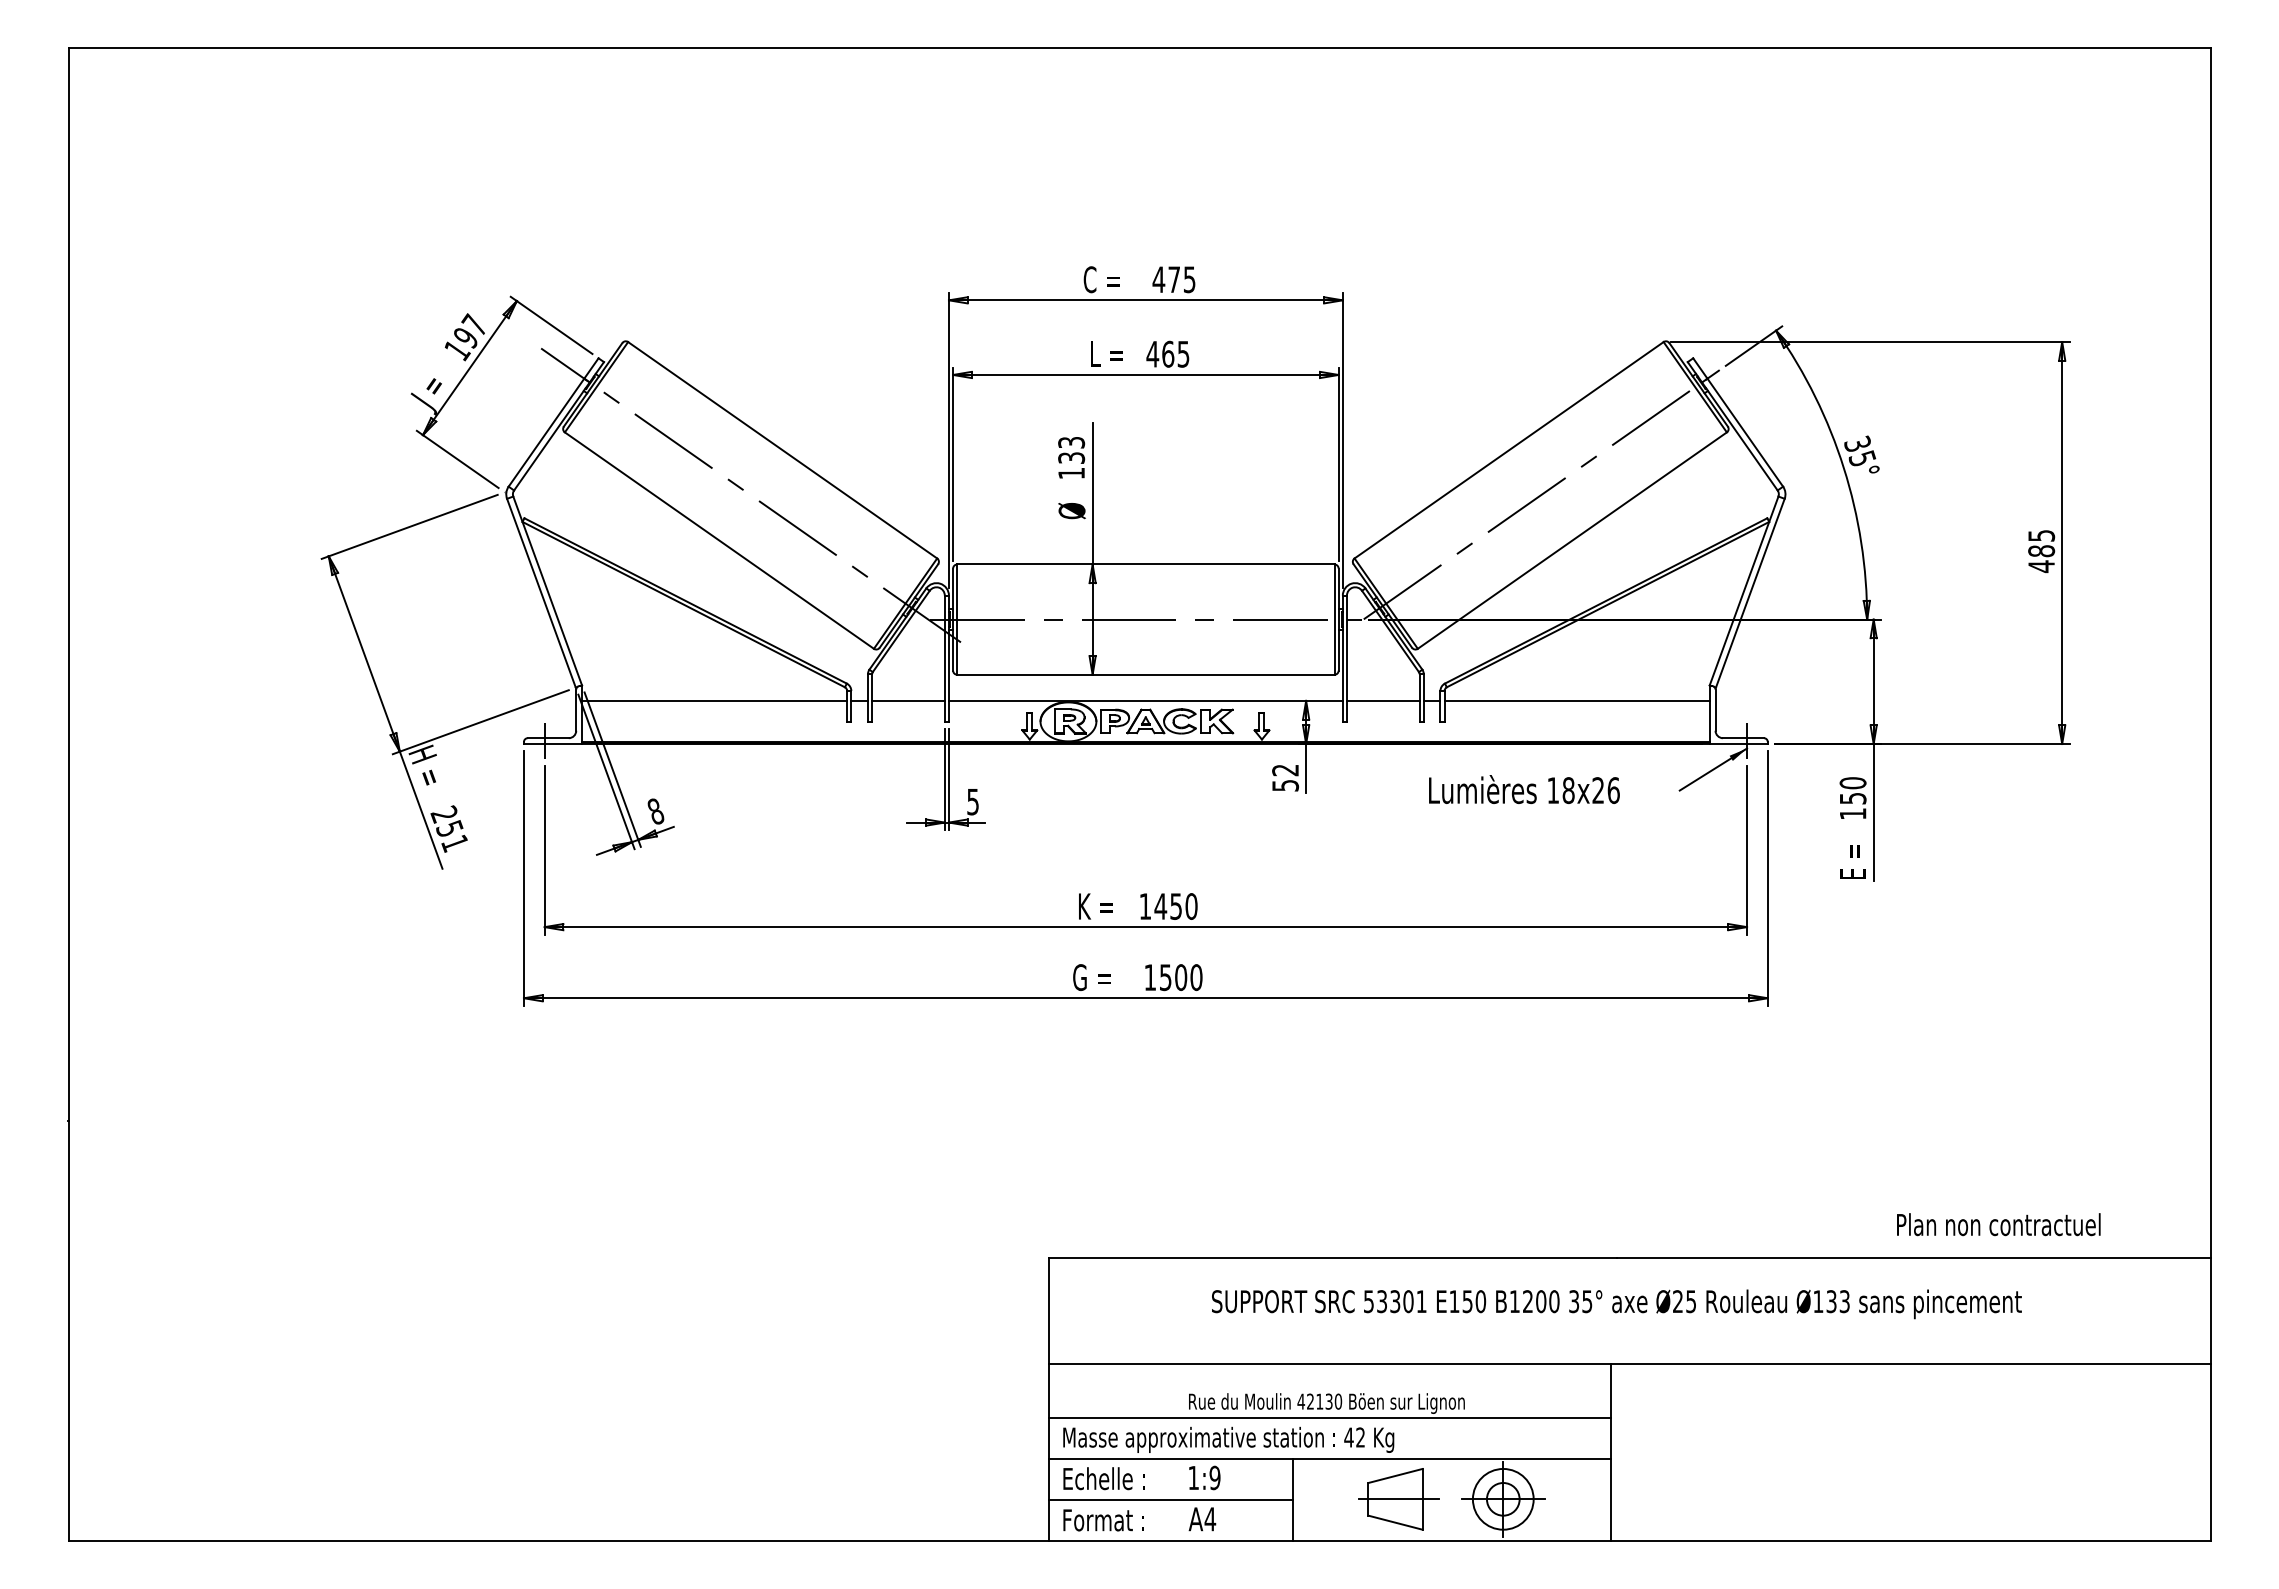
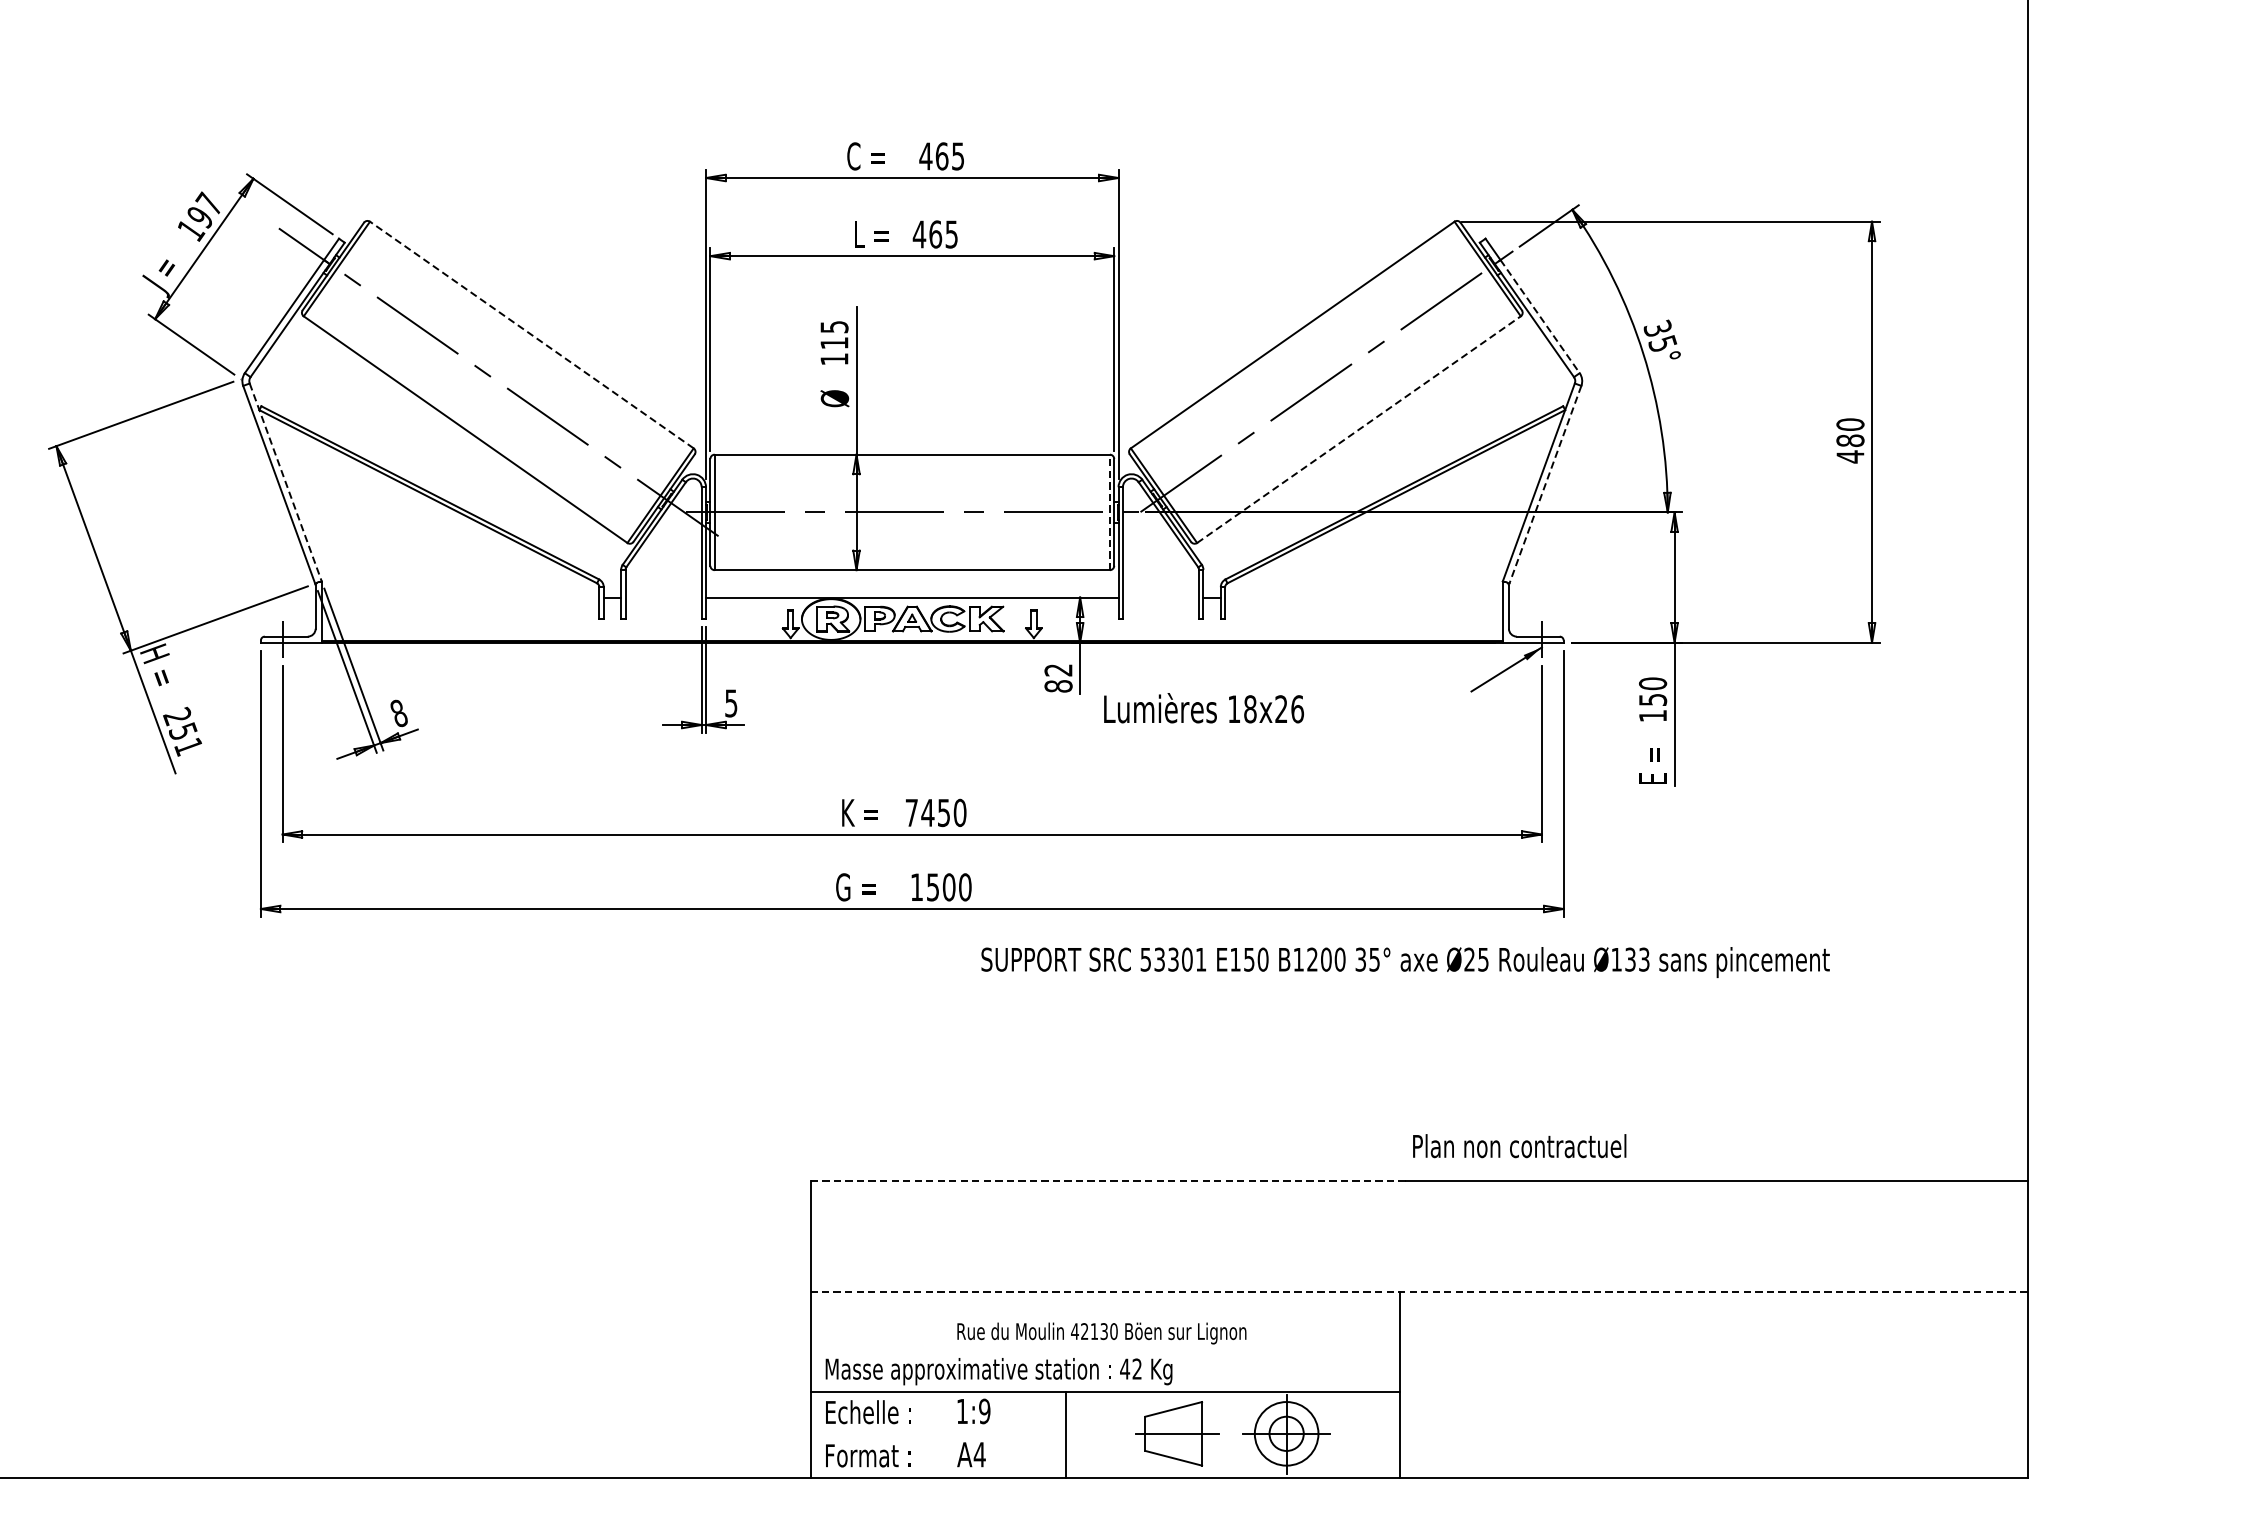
text: (1174, 279) -> (942, 156), 475 -> 465
line: (1745, 432) -> (1540, 316), solid -> dashed
line: (782, 450) -> (531, 335), solid -> dashed
text: (1071, 450) -> (834, 335), 133 -> 115
text: (2041, 535) -> (1850, 424), 485 -> 480
line: (1572, 540) -> (1359, 429), solid -> dashed
line: (547, 591) -> (285, 482), solid -> dashed
line: (1750, 593) -> (1545, 485), solid -> dashed
line: (1334, 619) -> (1109, 512), solid -> dashed
line: (714, 700) -> (460, 597), removed
line: (908, 700) -> (663, 597), removed
line: (1382, 700) -> (1160, 597), removed
line: (1576, 700) -> (1363, 597), removed
text: (1285, 785) -> (1058, 686), 52 -> 82
text: (1524, 789) -> (1204, 708), moved
text: (1145, 906) -> (911, 812), 1450 -> 7450
text: (1998, 1224) -> (1519, 1145), moved
line: (1333, 1257) -> (1108, 1180), solid -> dashed
text: (1616, 1304) -> (1405, 962), moved
line: (1629, 1363) -> (1418, 1291), solid -> dashed
line: (1330, 1418) -> (1105, 1349), removed
line: (1170, 1500) -> (938, 1435), removed

